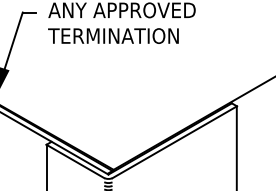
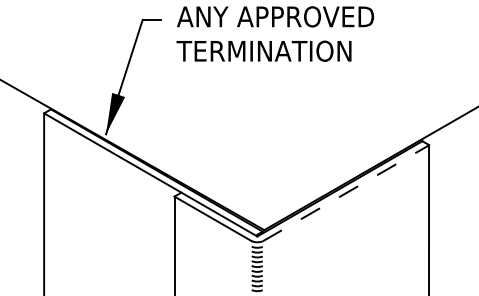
line: (175, 141) -> (346, 192), solid -> dashed

